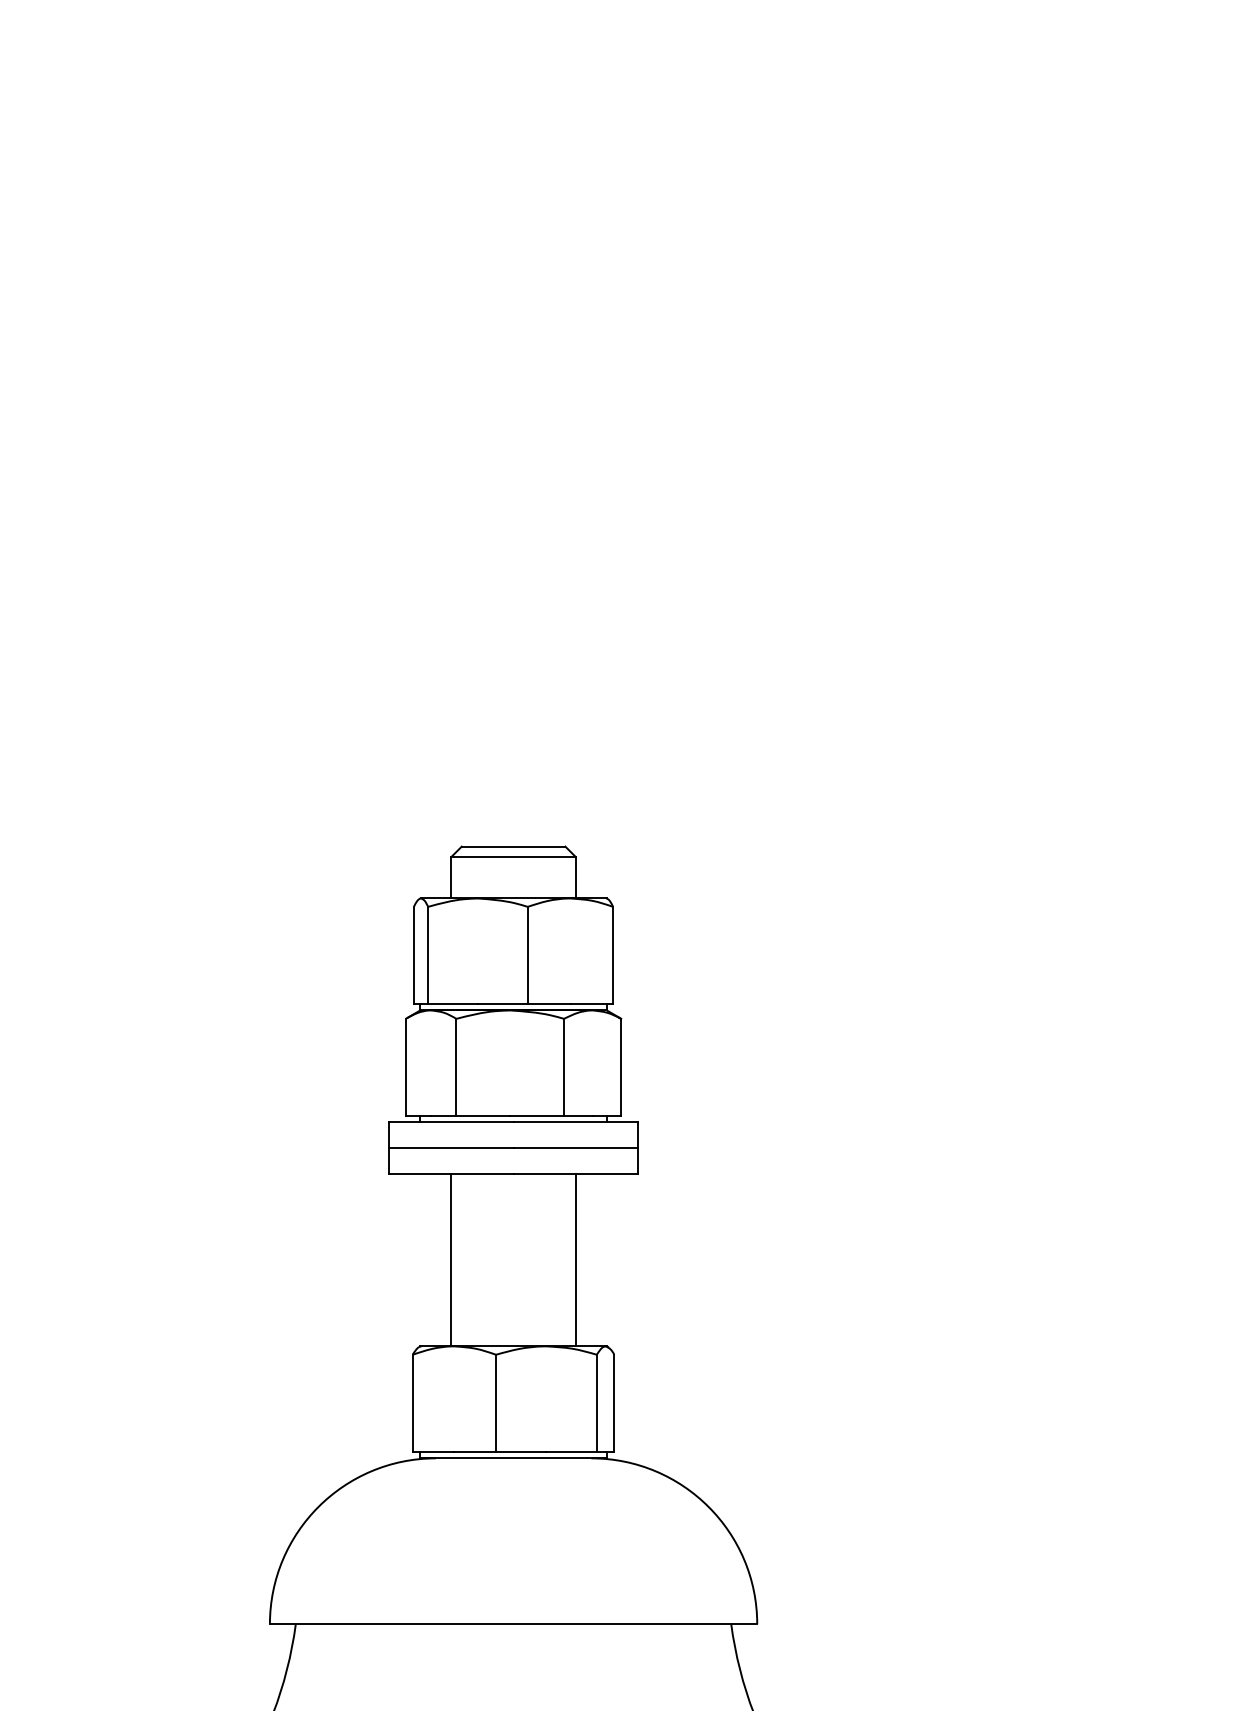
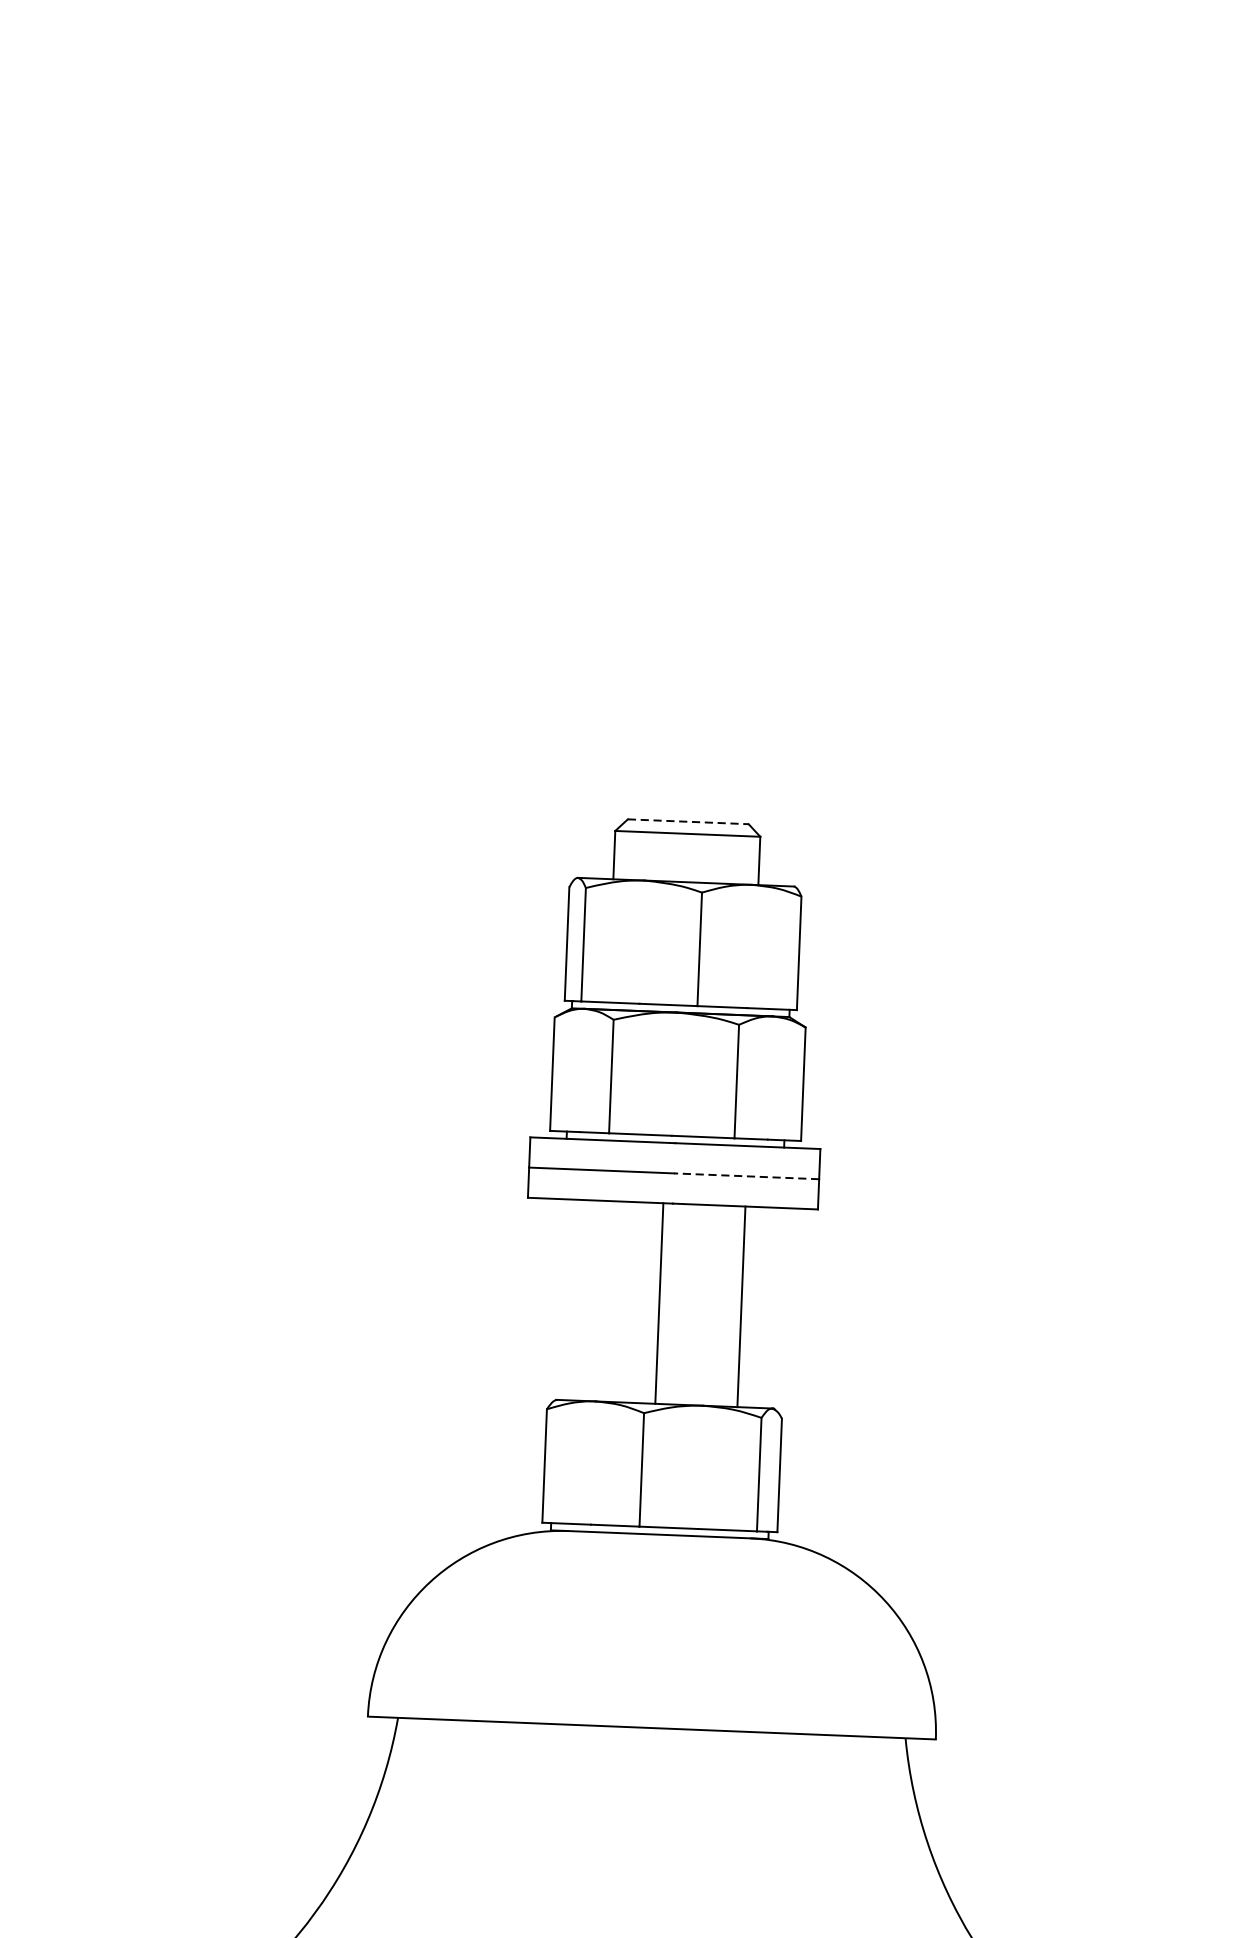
line: (513, 846) -> (688, 821), solid -> dashed
line: (575, 1148) -> (746, 1176), solid -> dashed
line: (451, 1260) -> (659, 1303), moved

